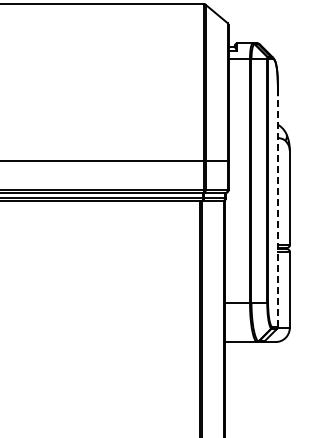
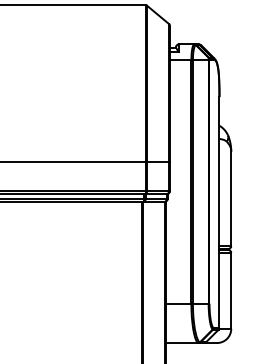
line: (278, 211) -> (219, 212), dashed -> solid

